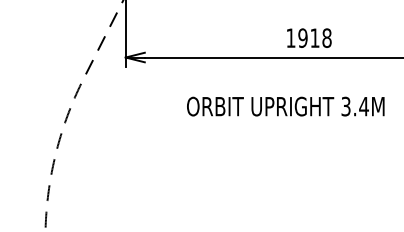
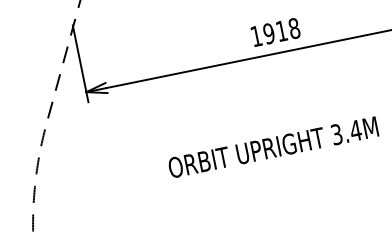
text: (285, 106) -> (273, 147), moved

